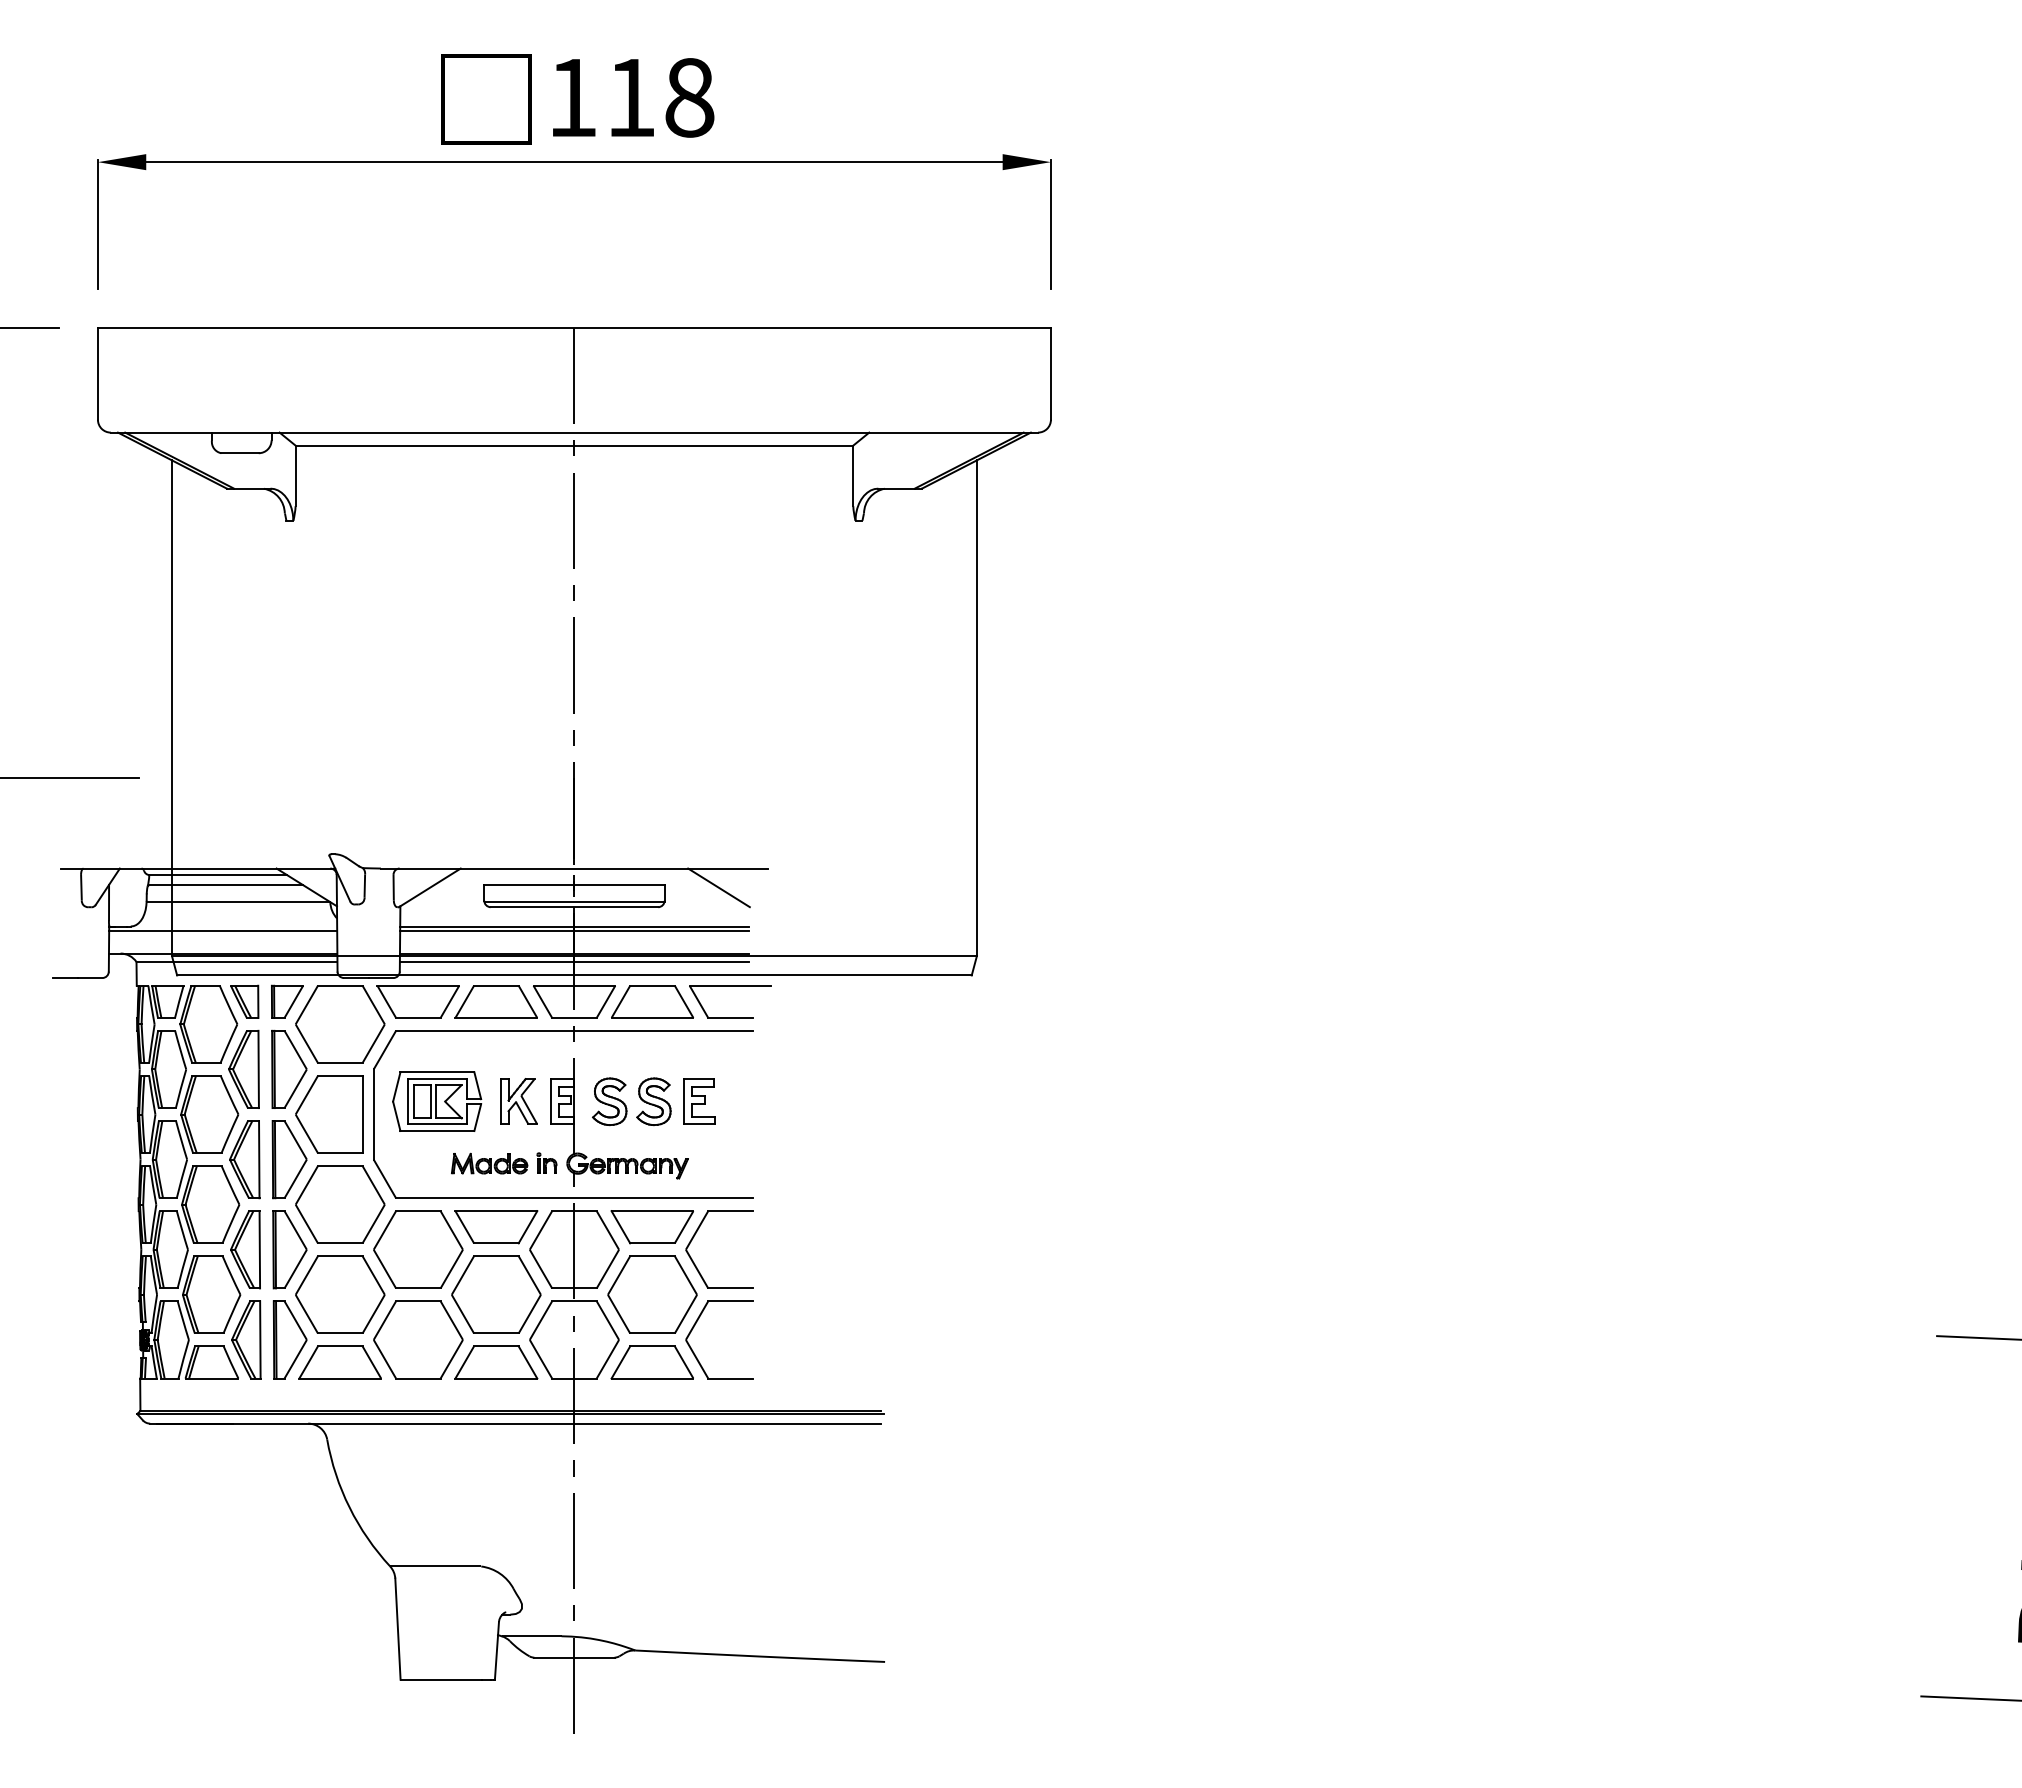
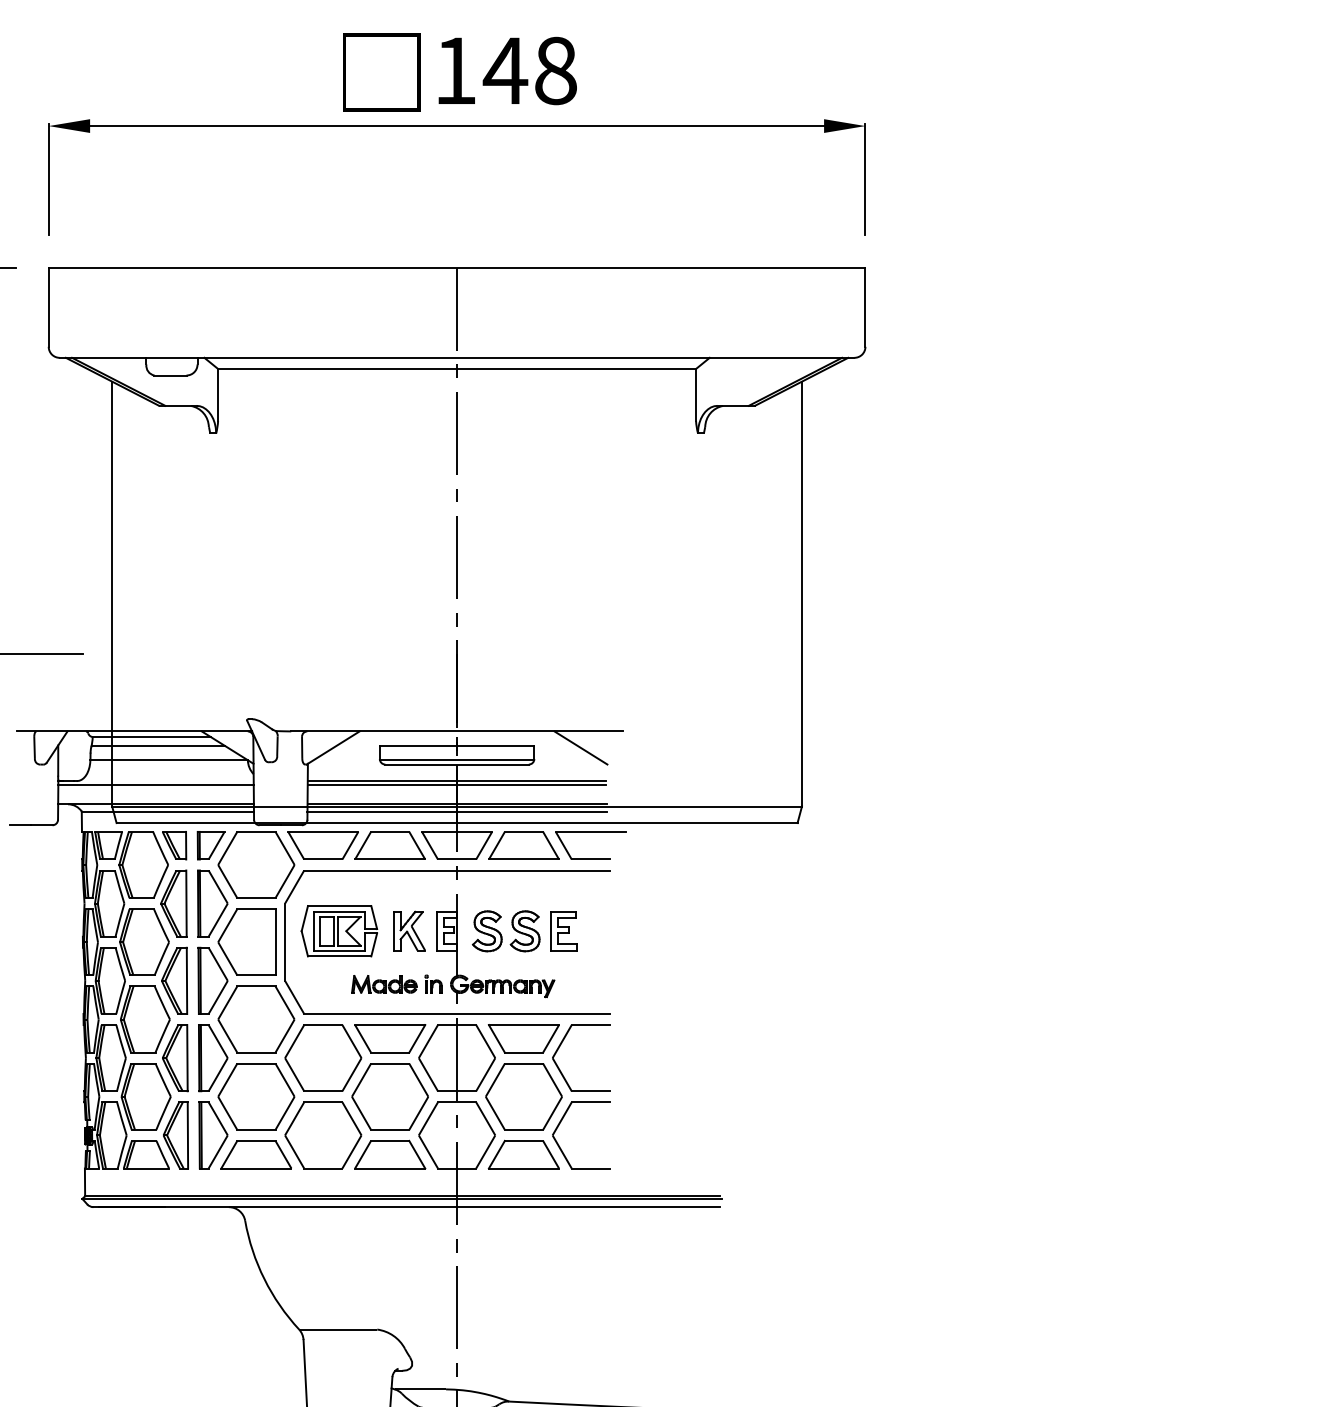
text: (630, 97) -> (505, 70), 118 -> 148

